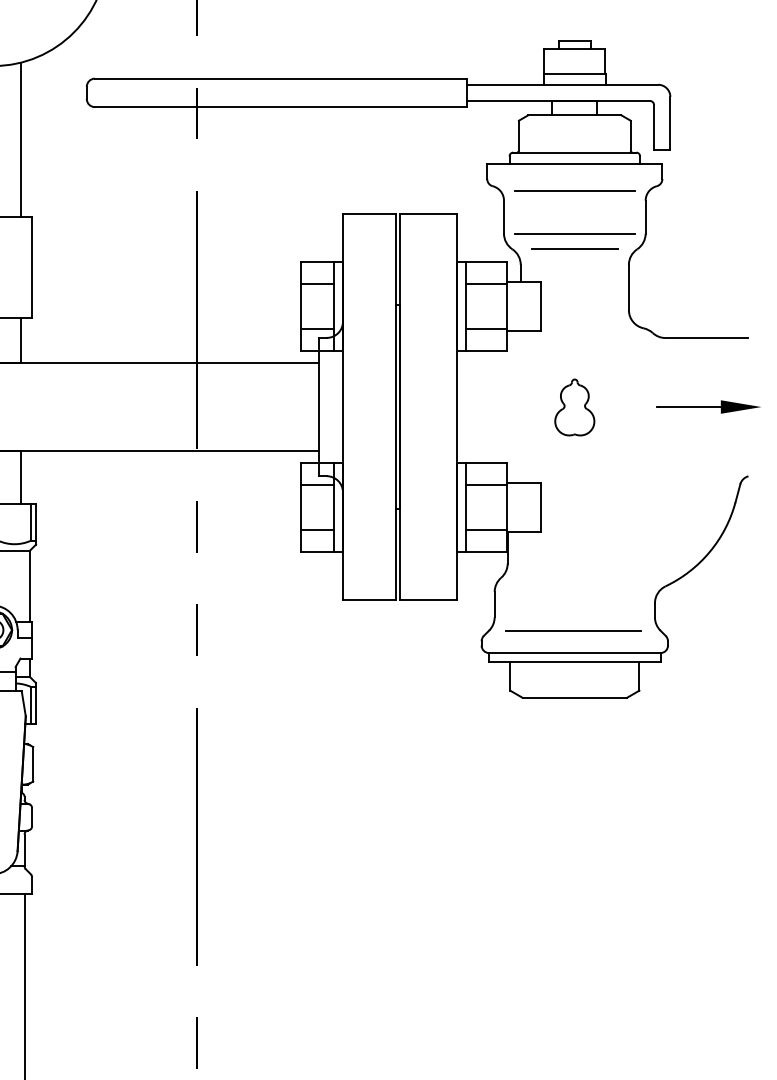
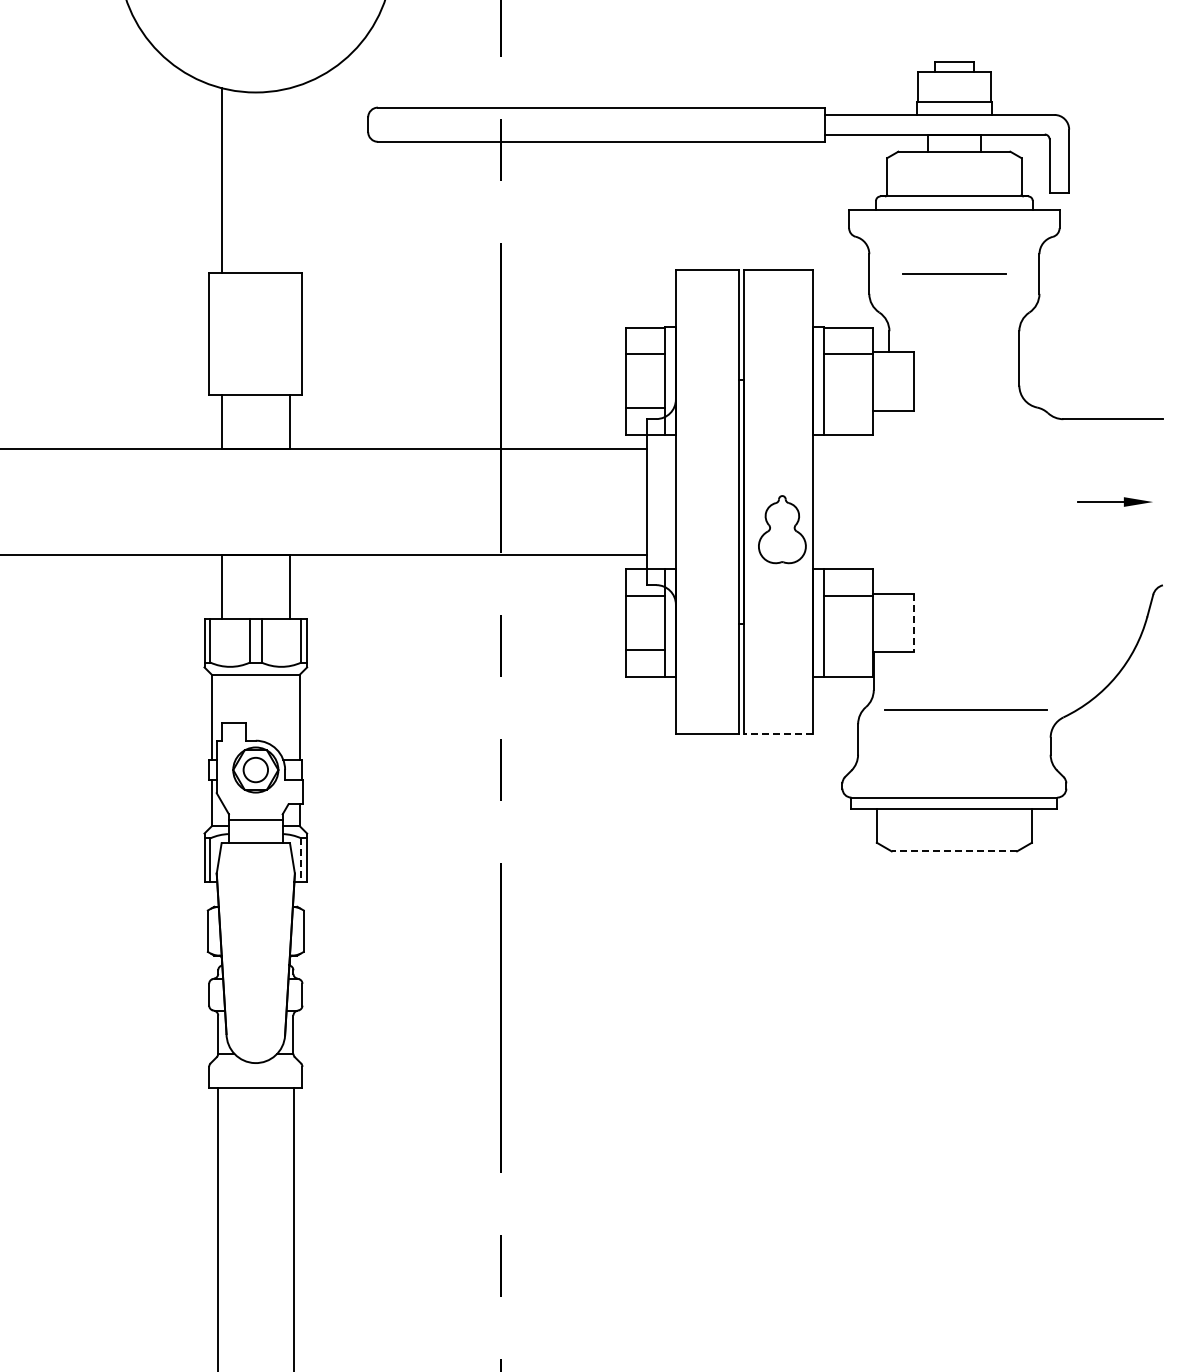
line: (21, 139) -> (289, 180), removed
line: (574, 190) -> (954, 242), removed
line: (574, 233) -> (954, 293), removed
line: (574, 249) -> (954, 273), moved
line: (485, 328) -> (847, 407), removed
part: (708, 406) -> (1114, 501), size x0.6
part: (574, 407) -> (782, 529), moved
line: (540, 508) -> (913, 623), solid -> dashed
line: (485, 529) -> (847, 649), removed
line: (428, 600) -> (778, 734), solid -> dashed
line: (573, 630) -> (965, 709), moved
line: (574, 697) -> (954, 851), solid -> dashed
line: (31, 705) -> (301, 860), solid -> dashed

